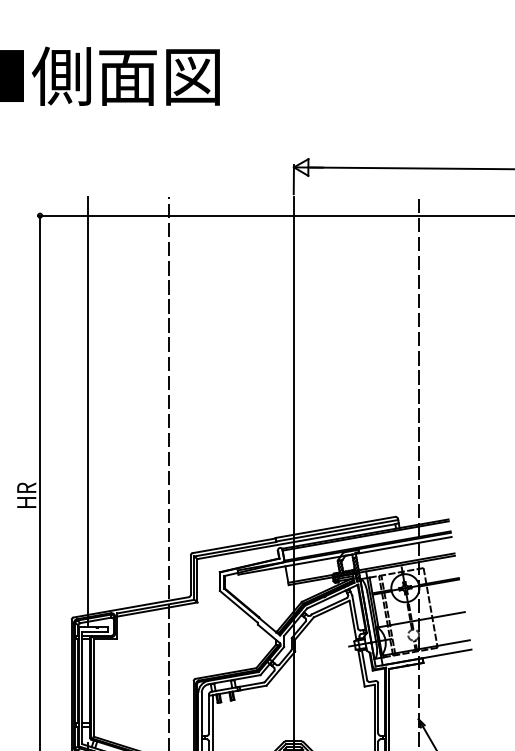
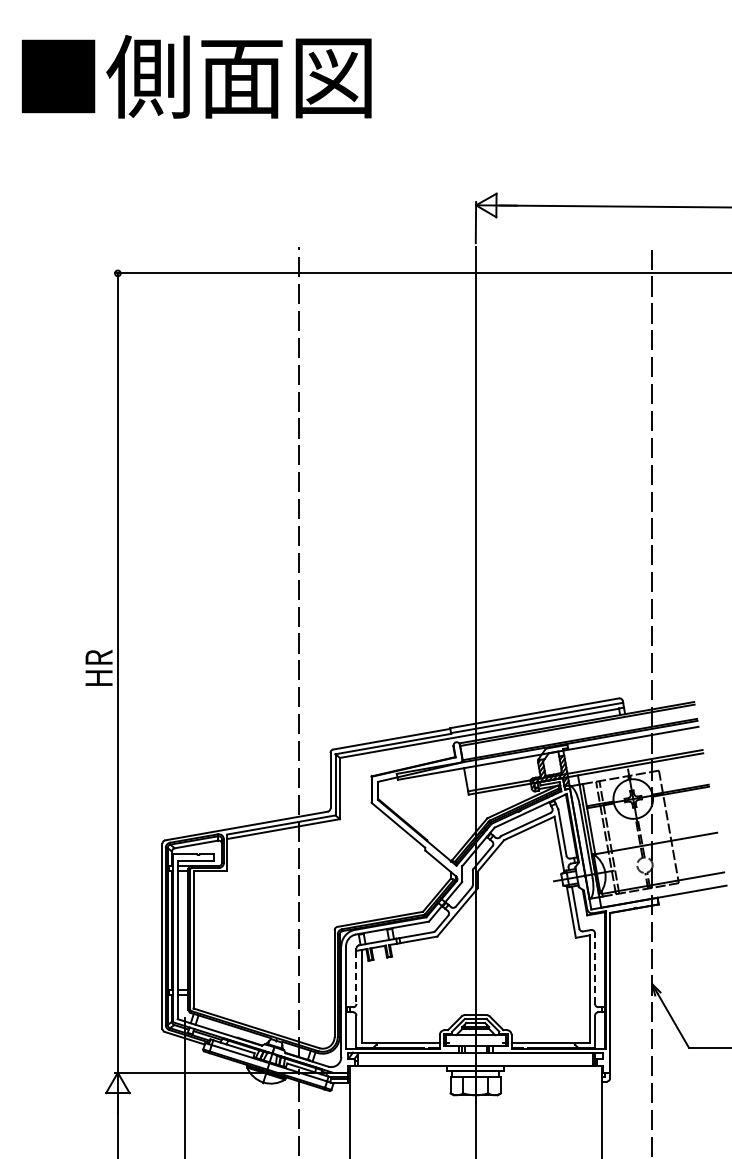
line: (87, 412) -> (185, 550), removed
line: (378, 708) -> (595, 968), solid -> dashed
line: (209, 714) -> (356, 977), solid -> dashed

